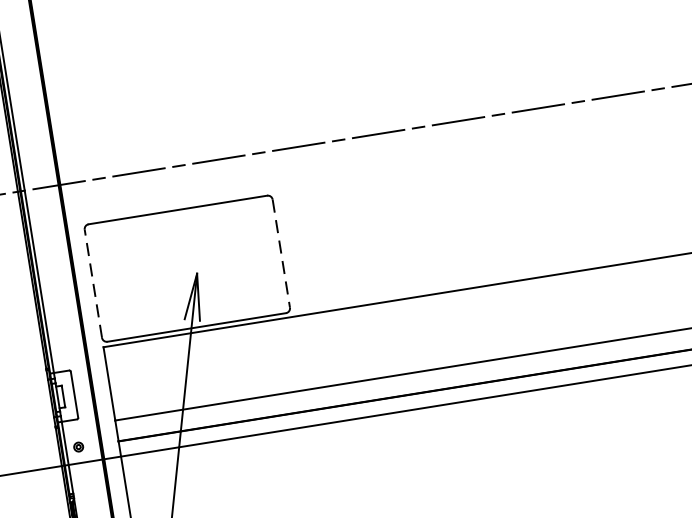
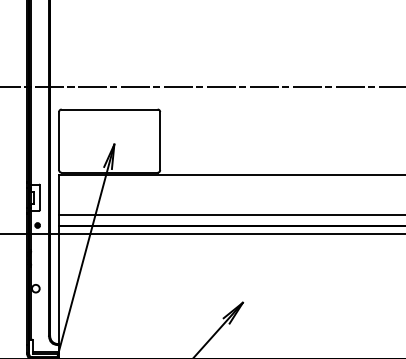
line: (281, 254) -> (160, 141), dashed -> solid
line: (93, 282) -> (59, 140), dashed -> solid

